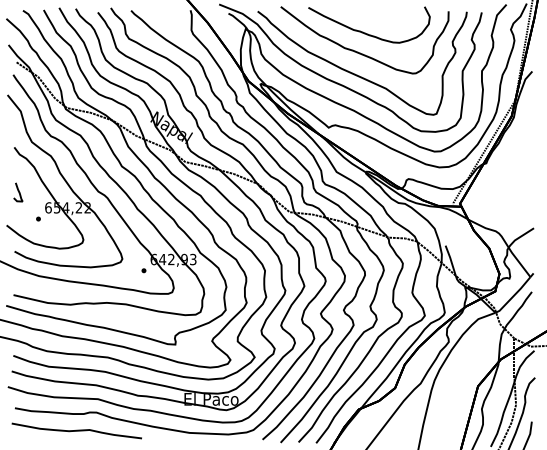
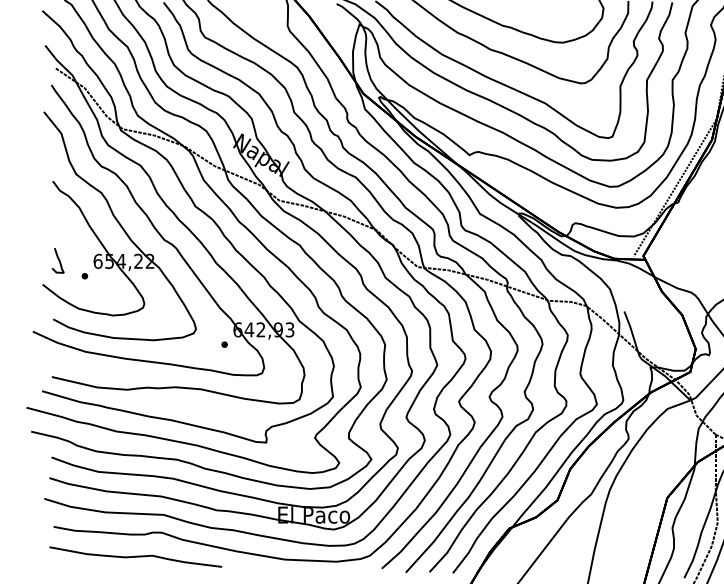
curve: (18, 192) -> (58, 260), moved

